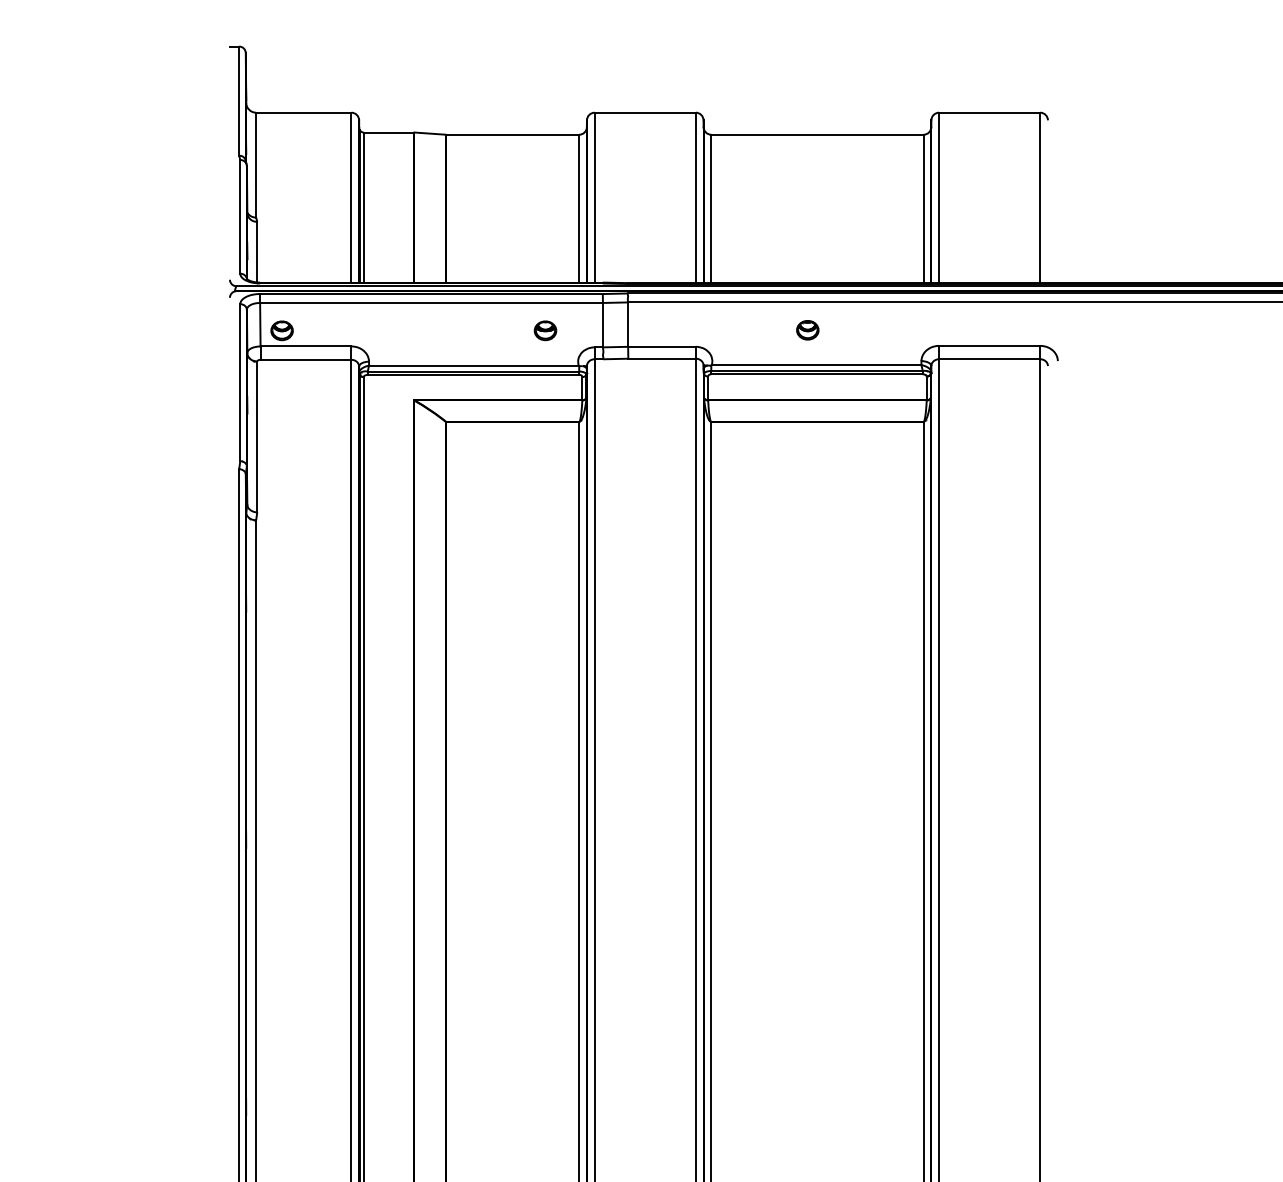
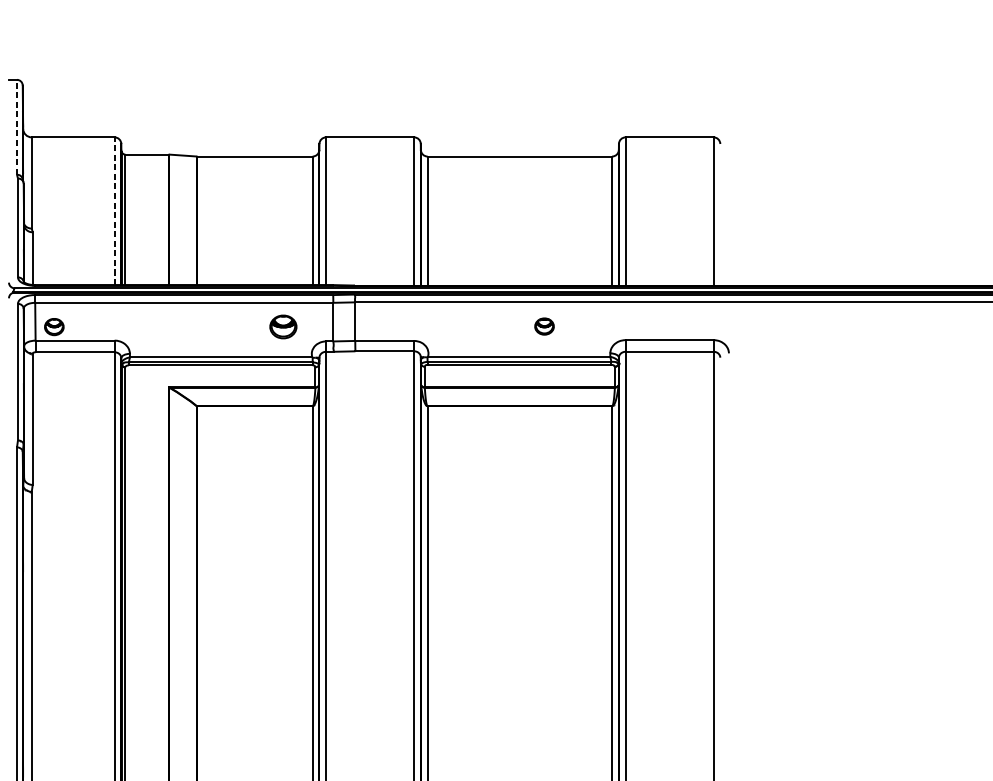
line: (239, 101) -> (17, 127), solid -> dashed
line: (351, 197) -> (114, 211), solid -> dashed
part: (545, 330) -> (283, 326), size x1.4
part: (807, 330) -> (544, 326), moved

